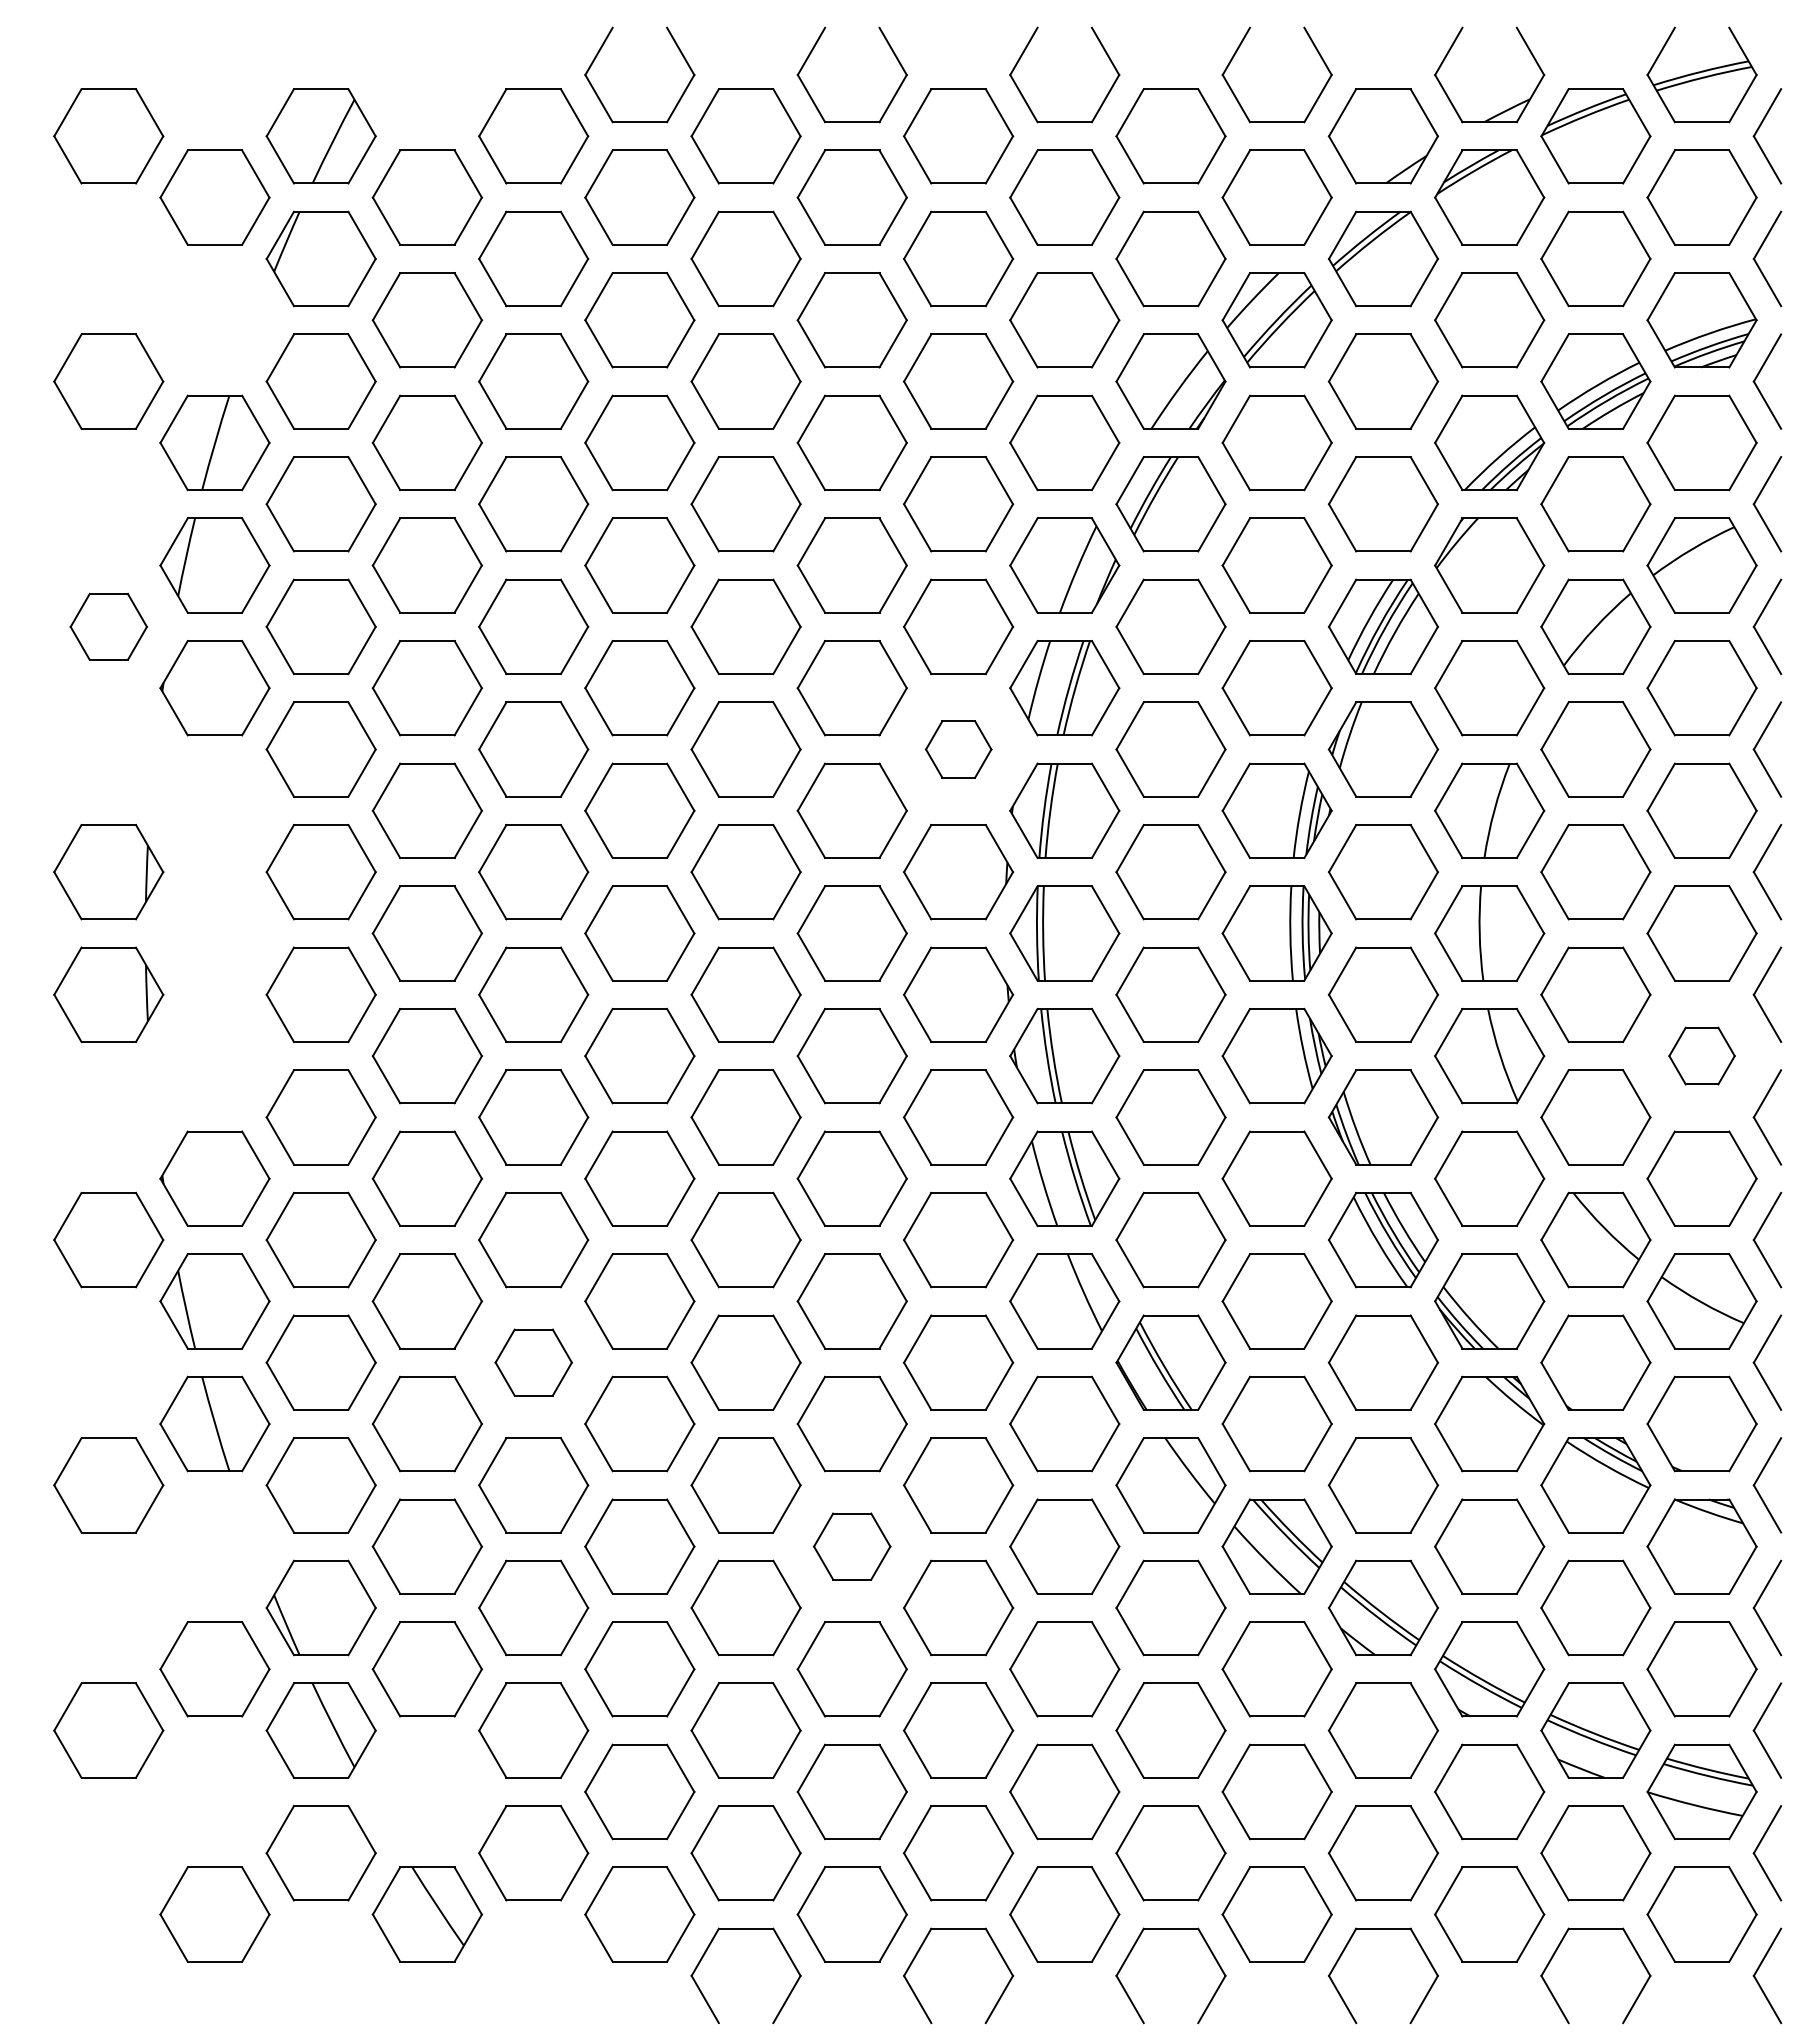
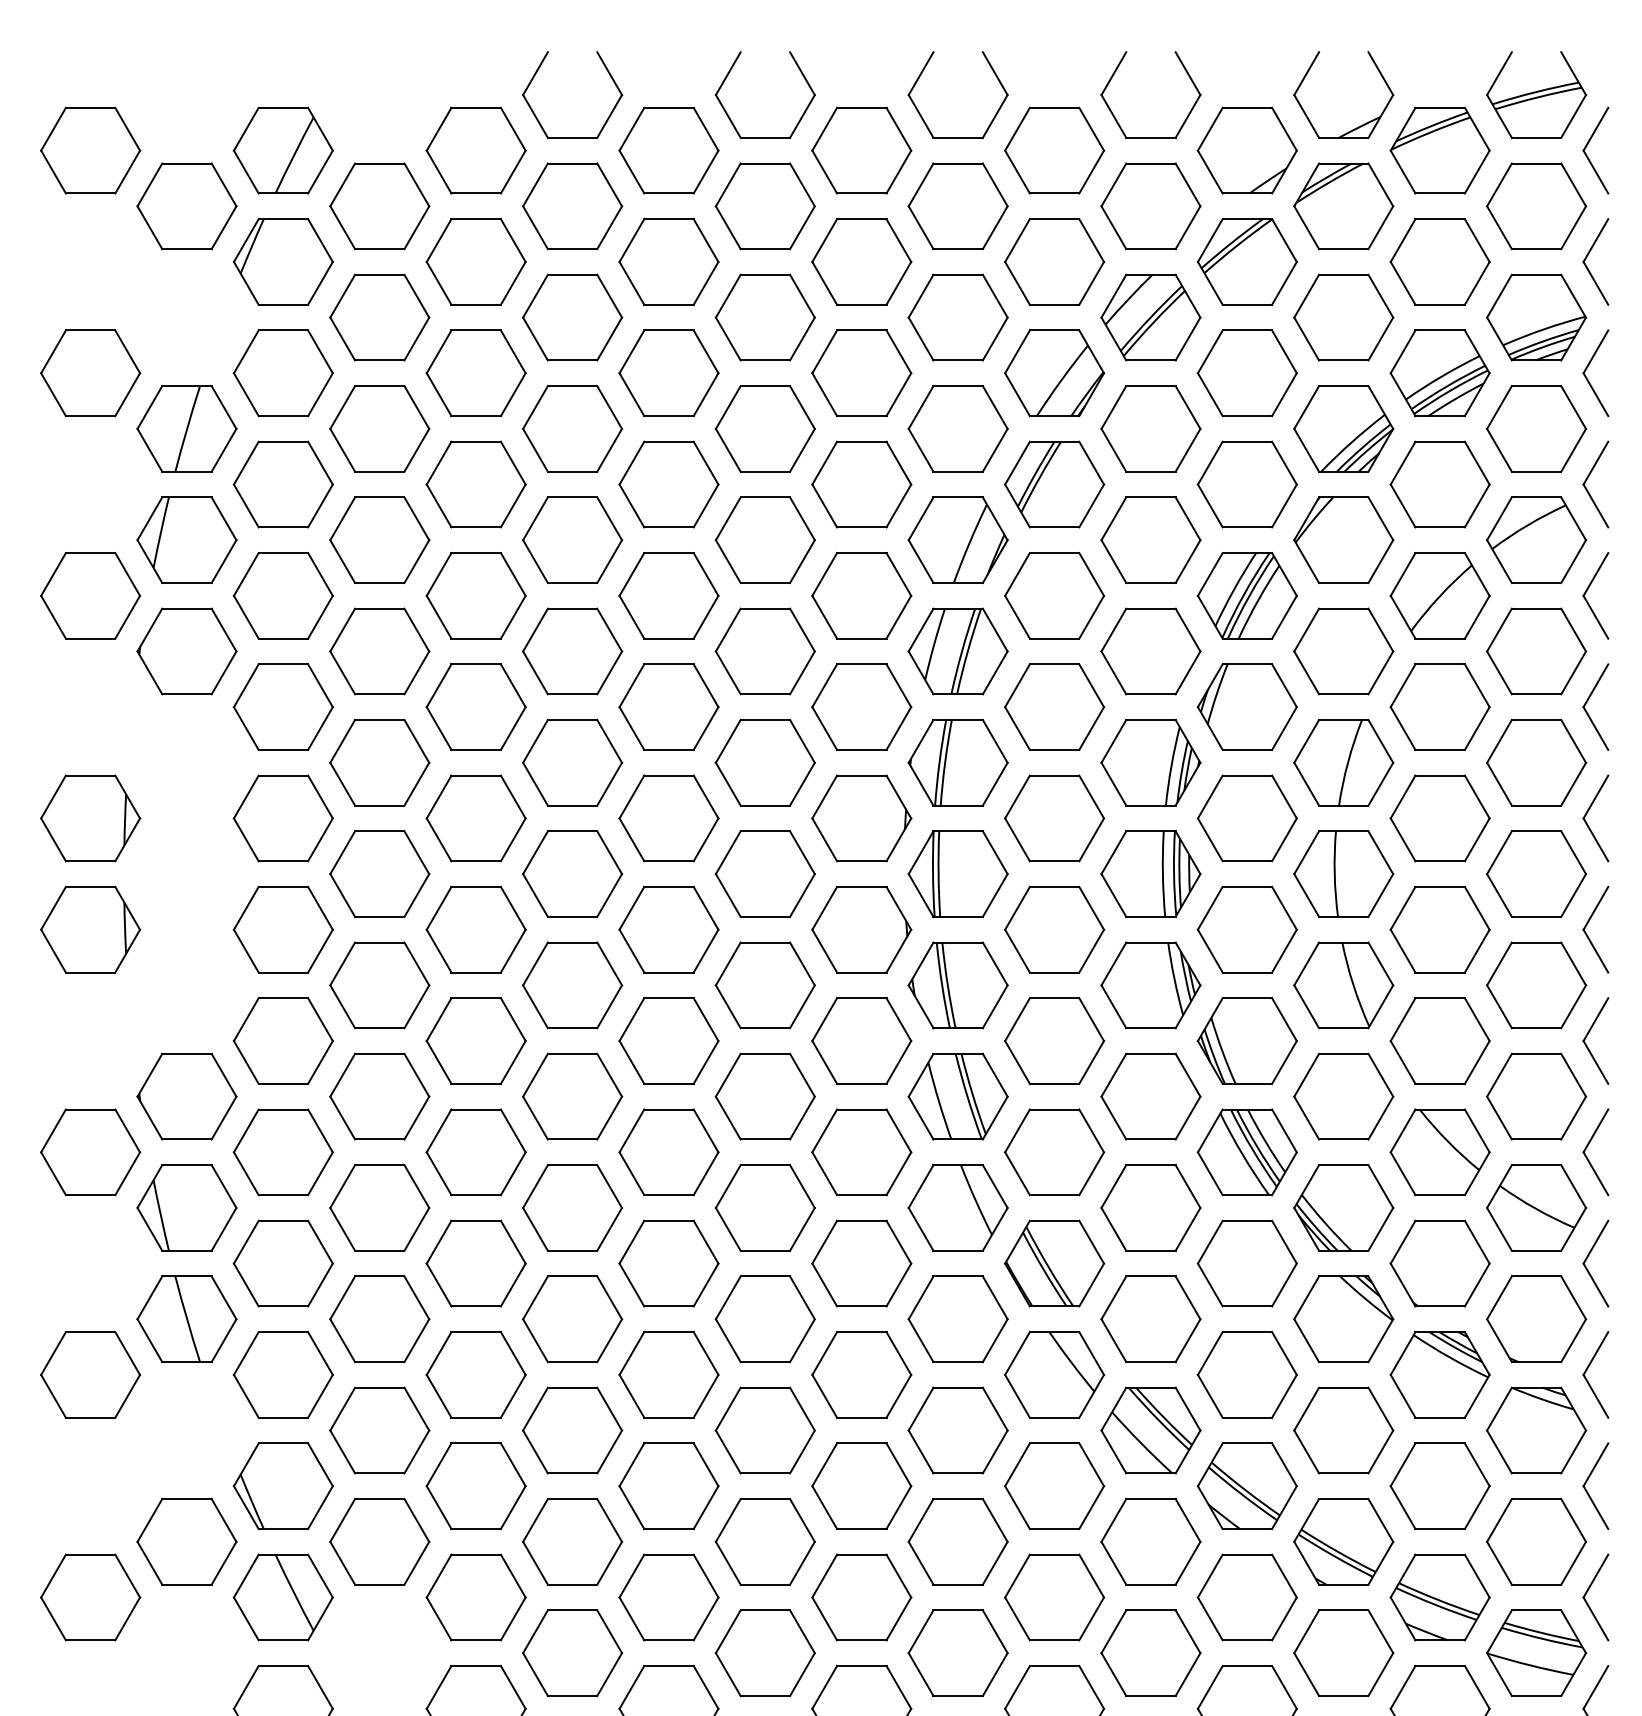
part: (108, 626) -> (90, 595), size x1.43
part: (958, 749) -> (861, 707), size x1.67
part: (1701, 1055) -> (1536, 984), size x1.67
part: (533, 1362) -> (476, 1263), size x1.43
part: (851, 1546) -> (764, 1430), size x1.43

